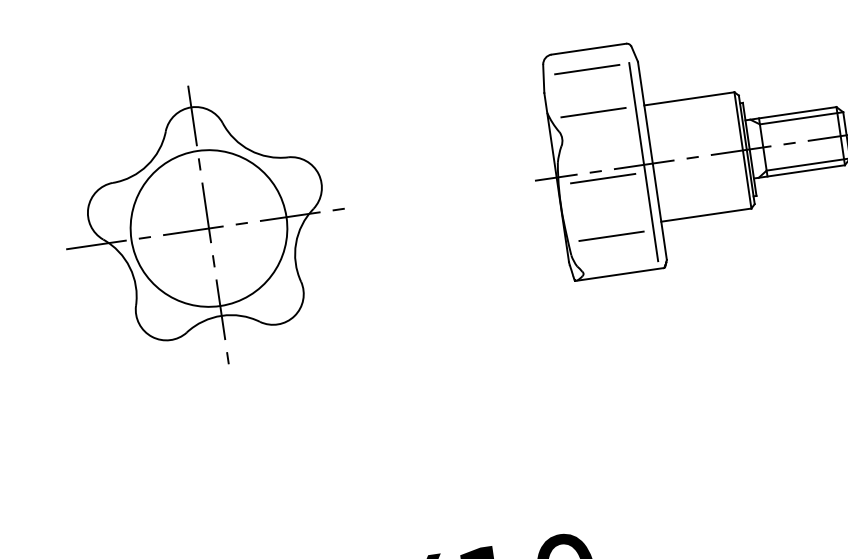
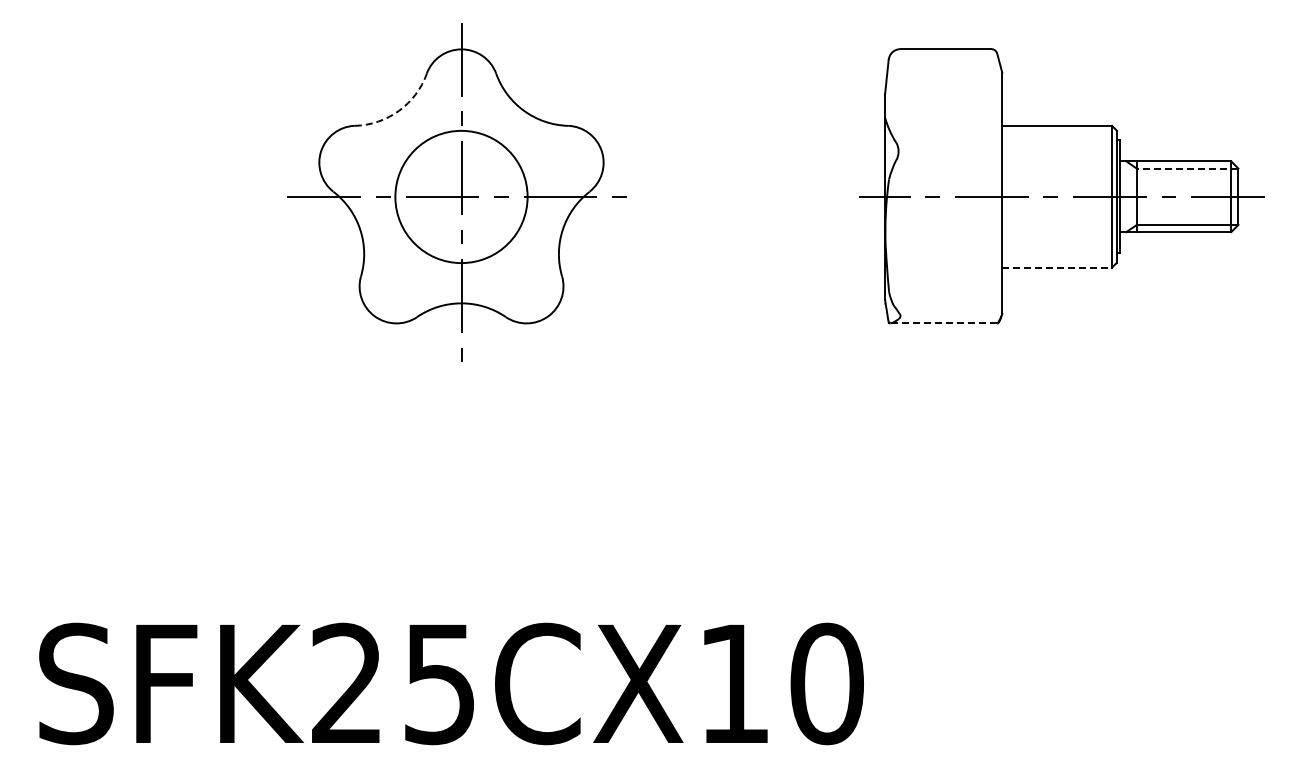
line: (587, 69) -> (940, 73), removed
line: (593, 112) -> (940, 125), removed
line: (801, 118) -> (1187, 168), solid -> dashed
line: (643, 162) -> (991, 193), removed
arc: (147, 164) -> (399, 110), solid -> dashed
line: (603, 178) -> (940, 206), removed
line: (706, 215) -> (1057, 267), solid -> dashed
circle: (208, 228) -> (461, 196), size x0.7
line: (611, 235) -> (940, 275), removed
line: (620, 274) -> (944, 323), solid -> dashed

